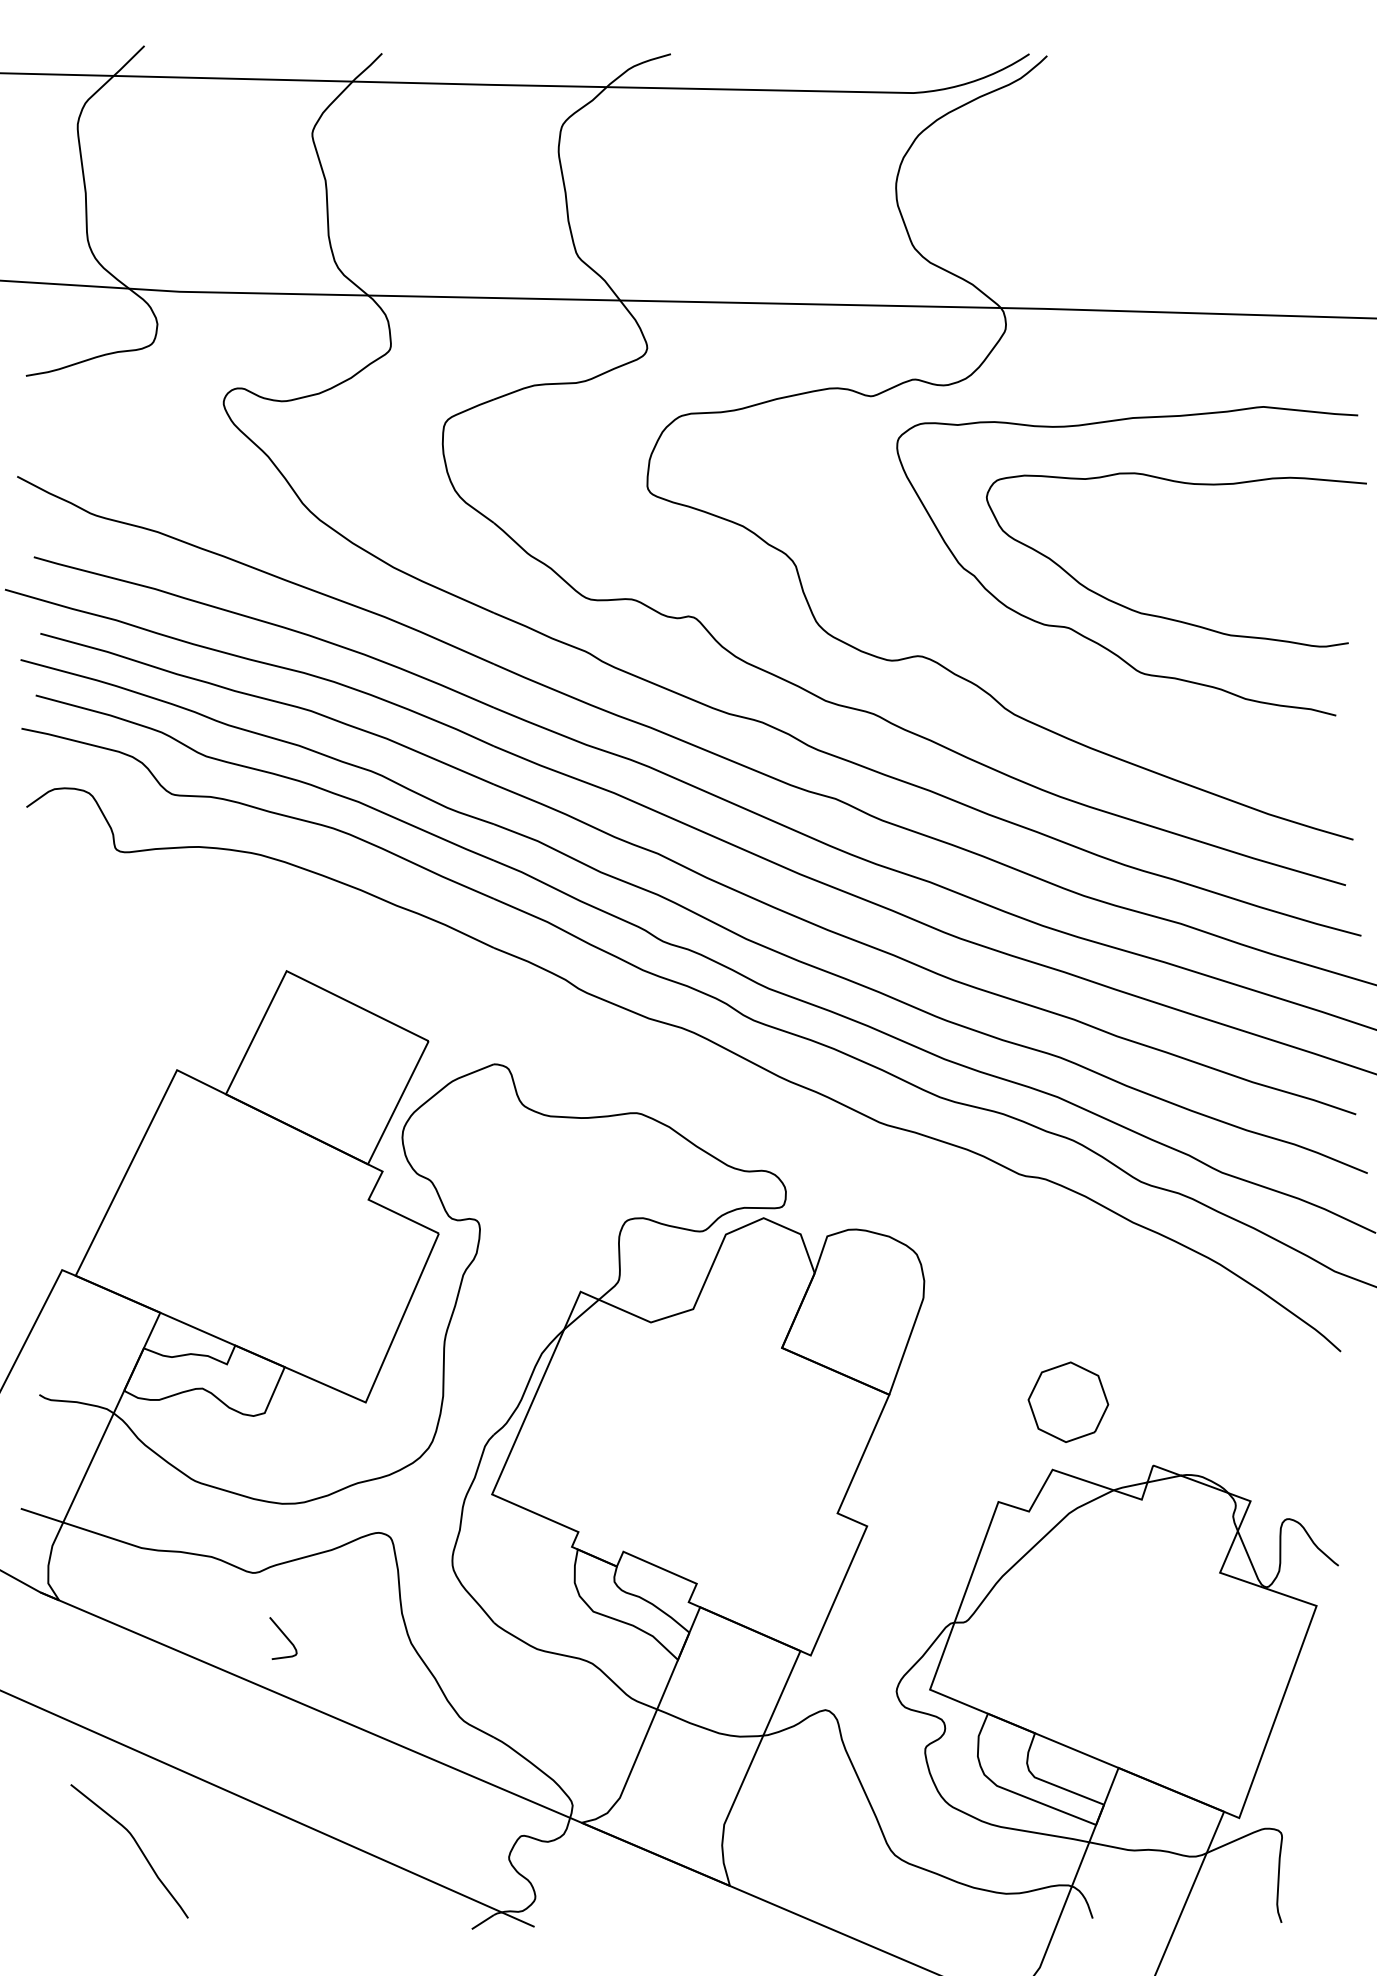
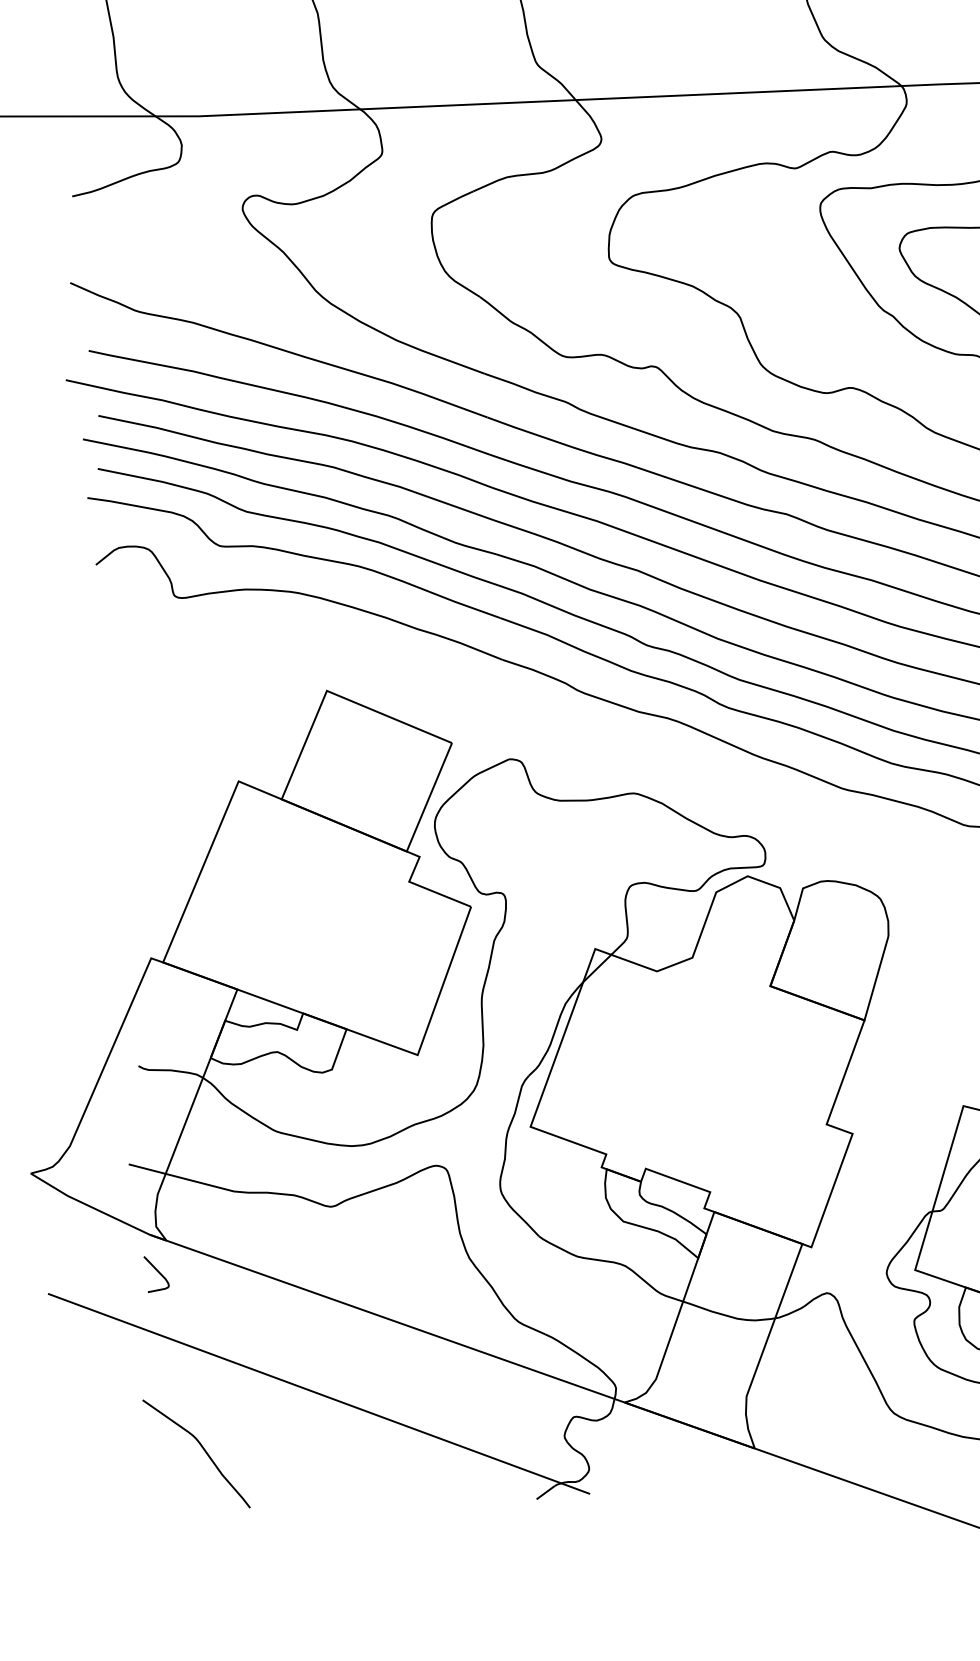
curve: (284, 1636) -> (157, 1272), moved
curve: (137, 1846) -> (203, 1449), moved

